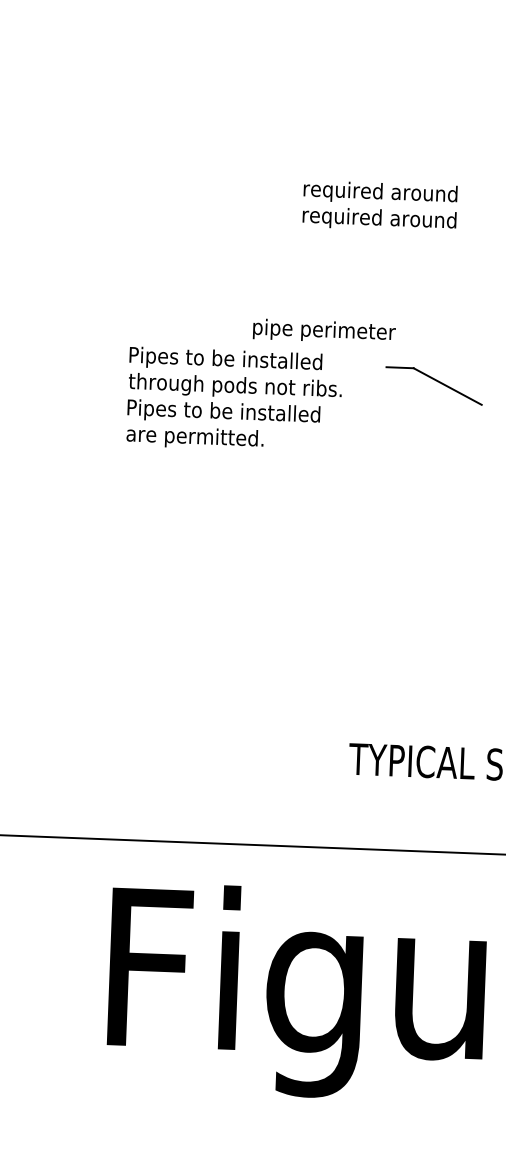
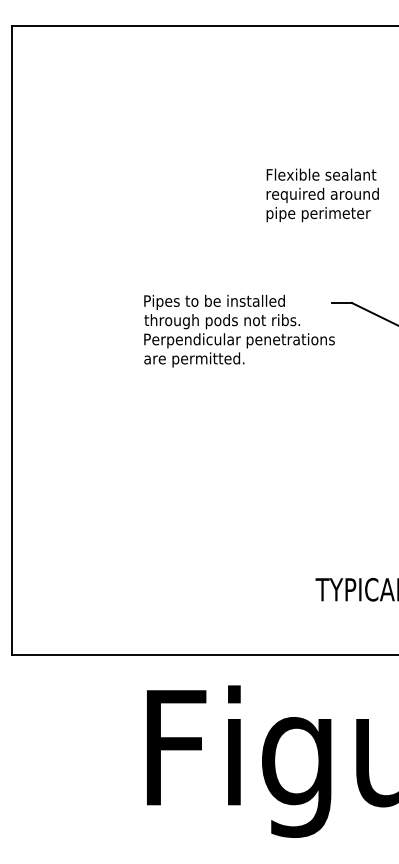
text: (380, 192) -> (322, 175), required around -> Flexible sealant
text: (324, 331) -> (318, 214), moved
text: (263, 413) -> (243, 340), Pipes to be installed -> Perpendicular penetrations

